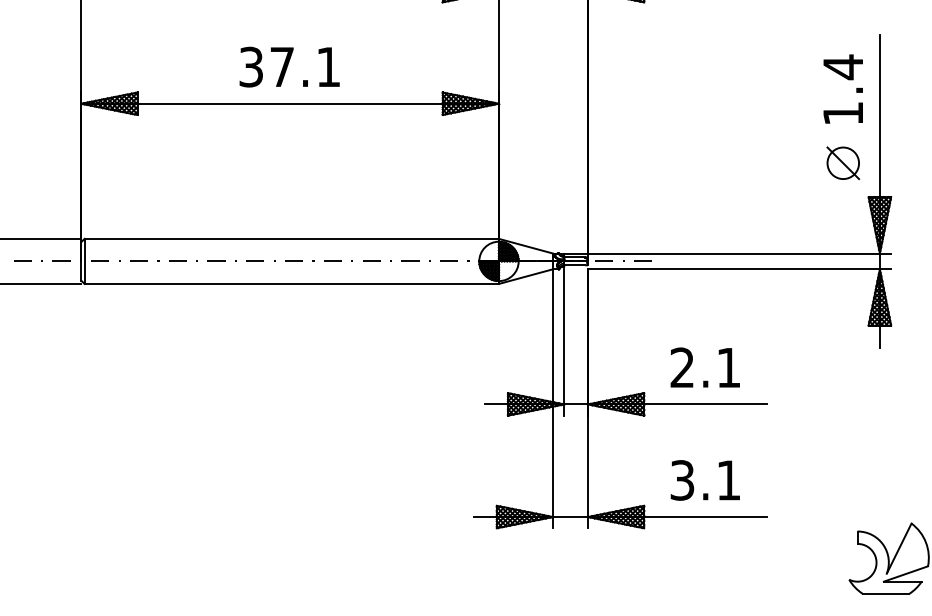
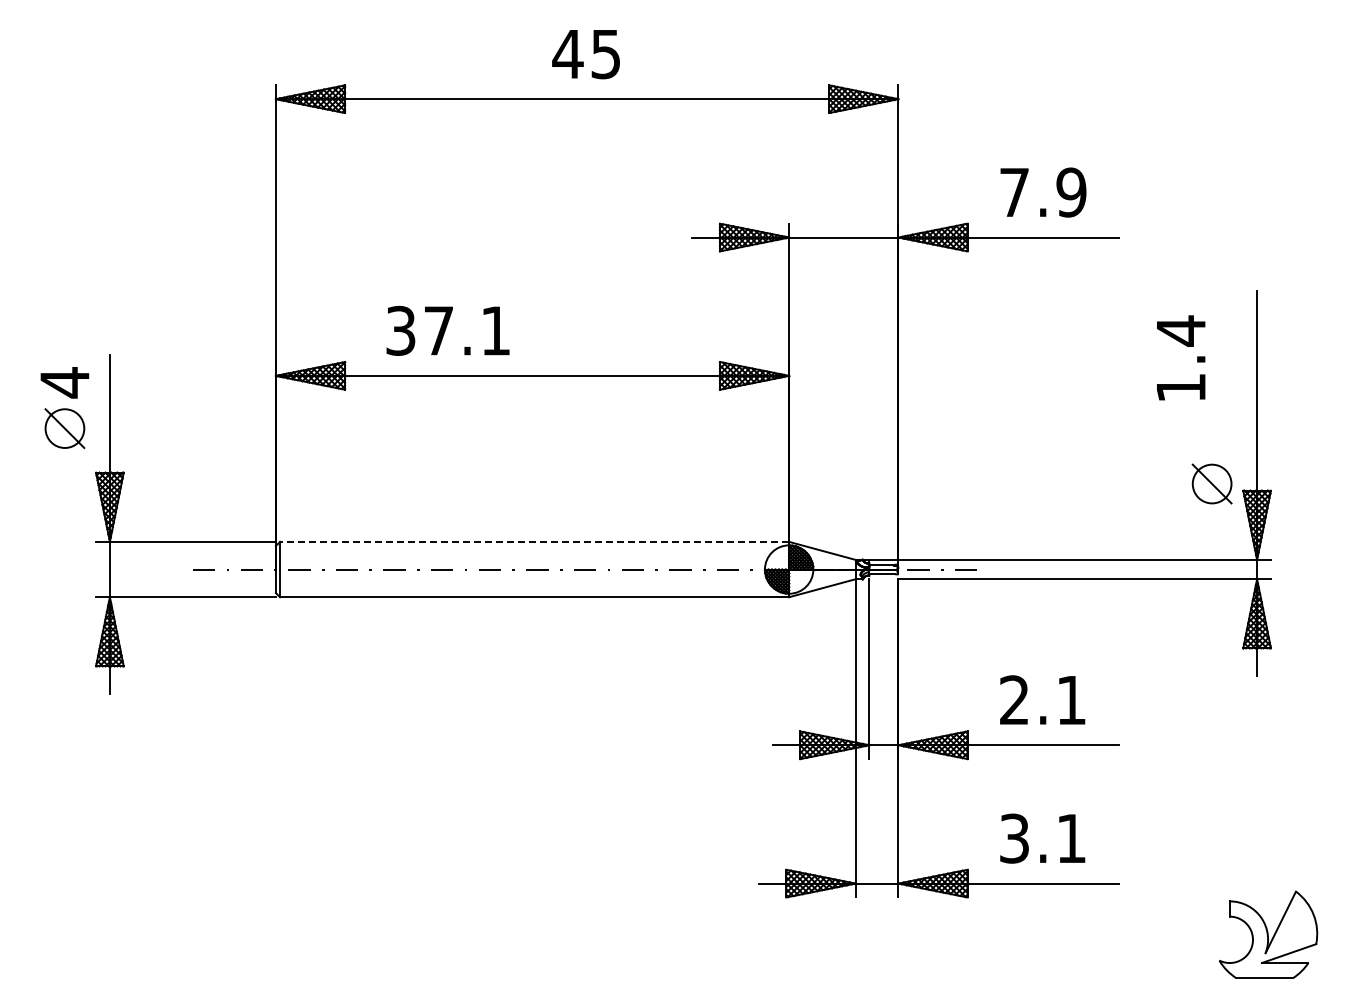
text: (289, 66) -> (447, 330), moved
text: (843, 88) -> (1181, 357), moved
part: (842, 162) -> (1211, 483), moved
line: (291, 238) -> (534, 541), solid -> dashed

